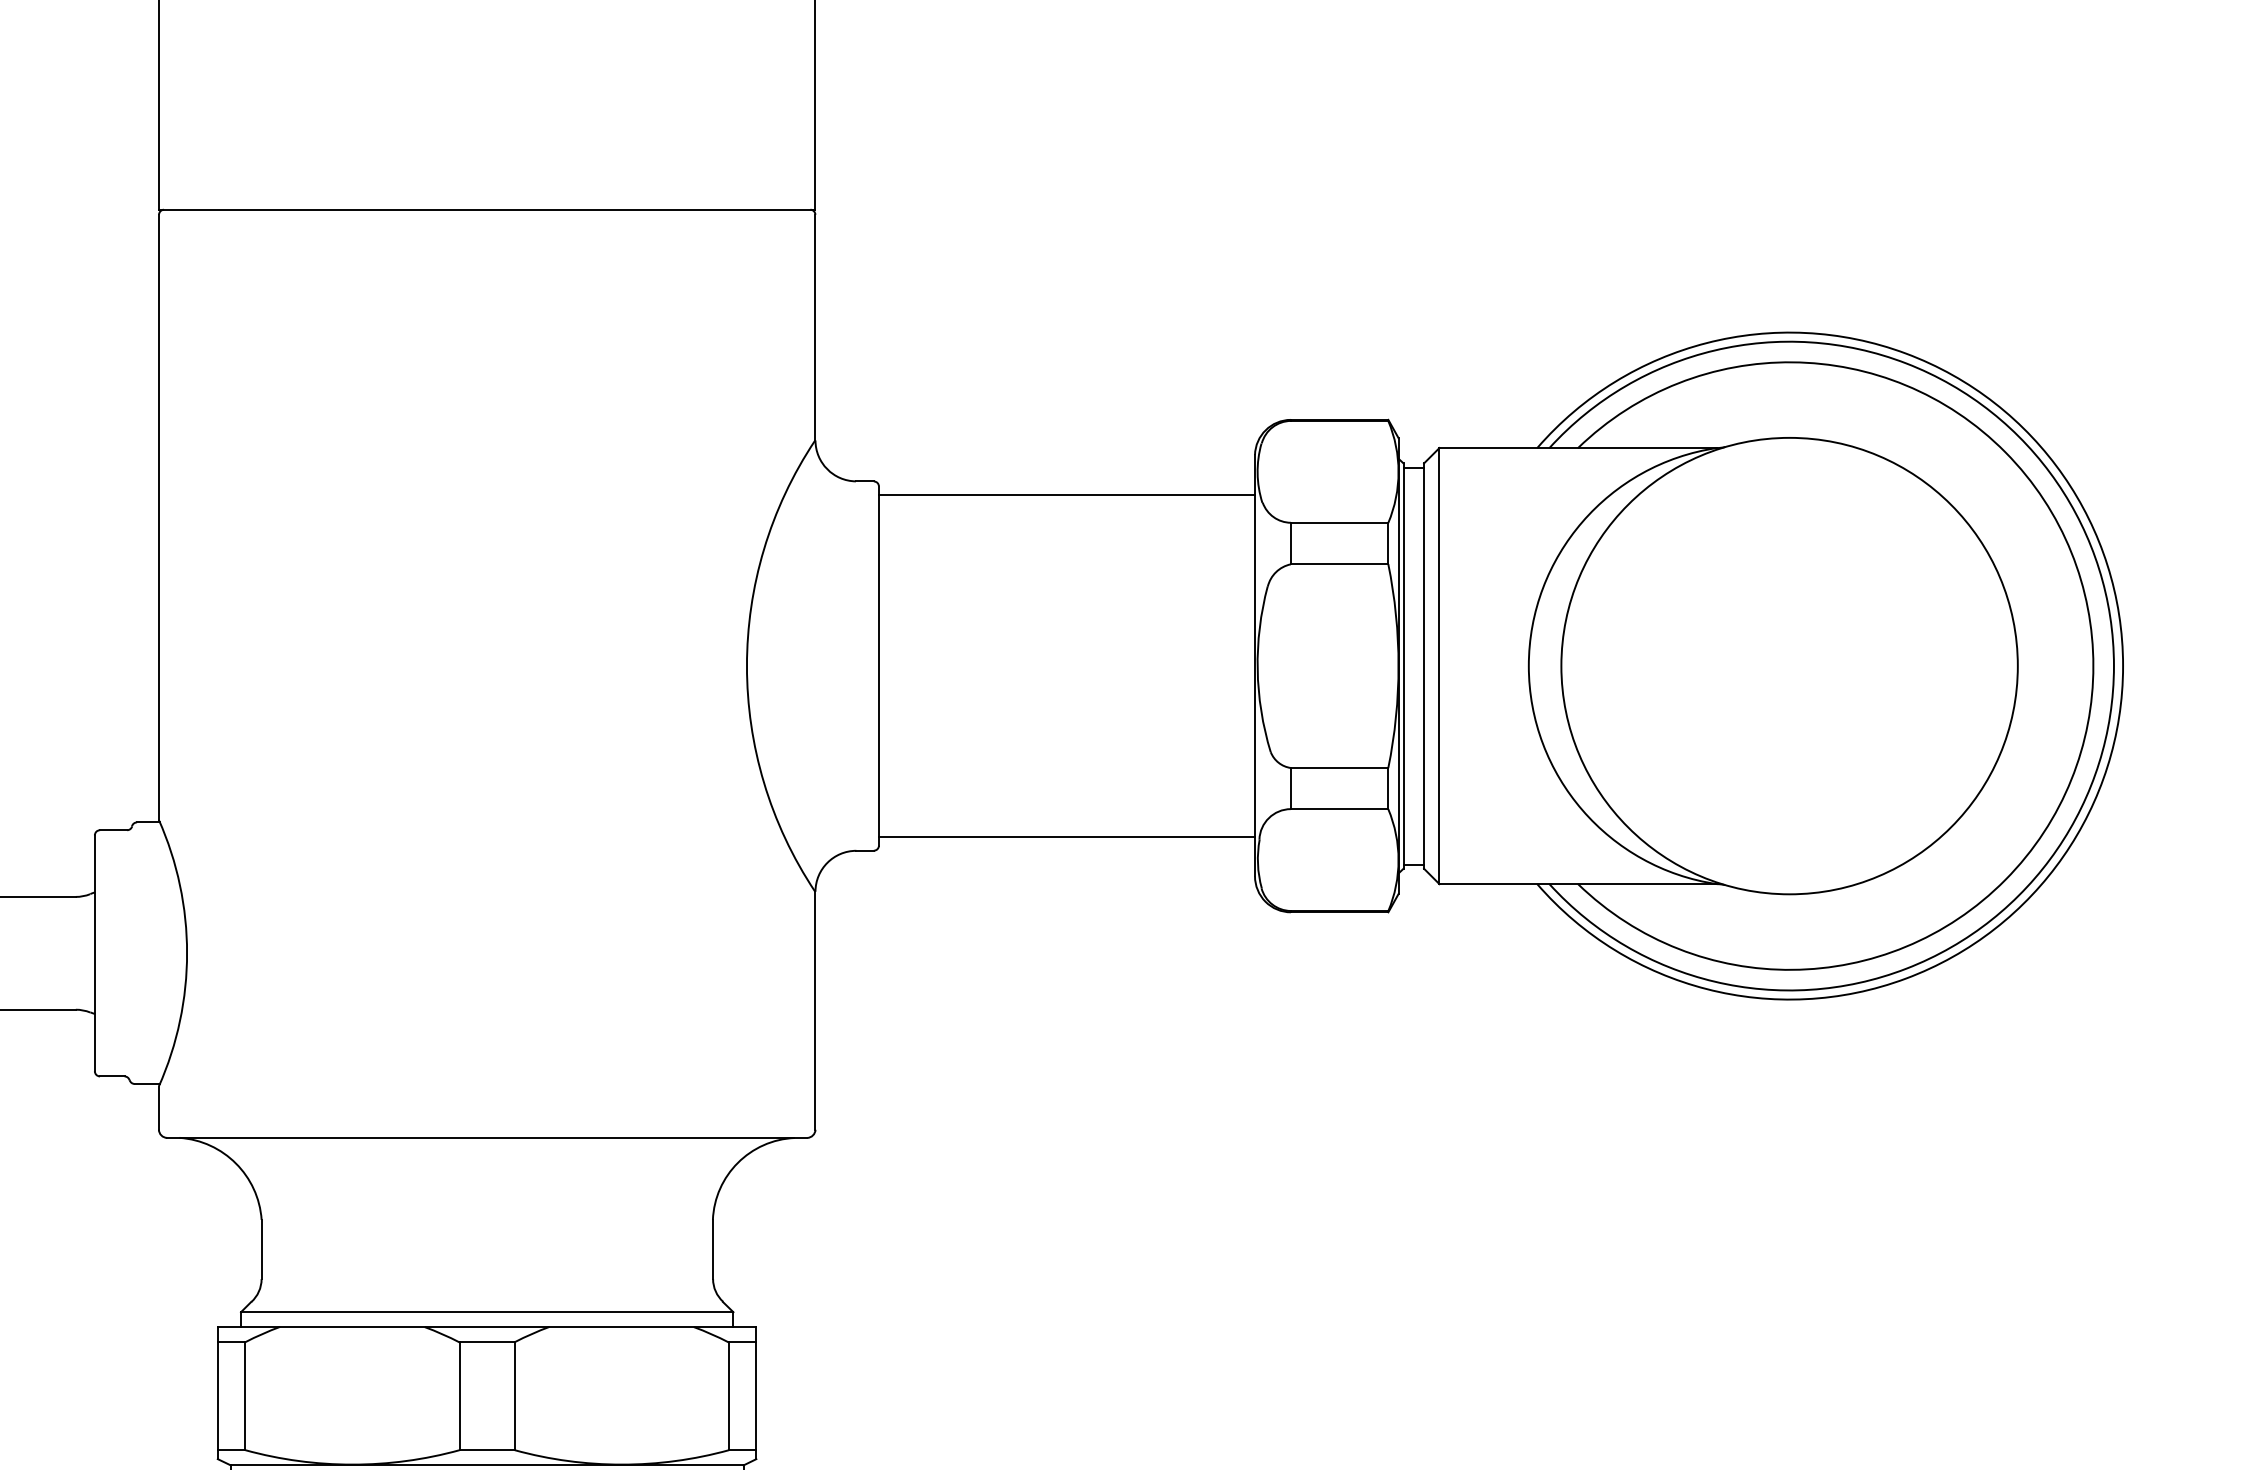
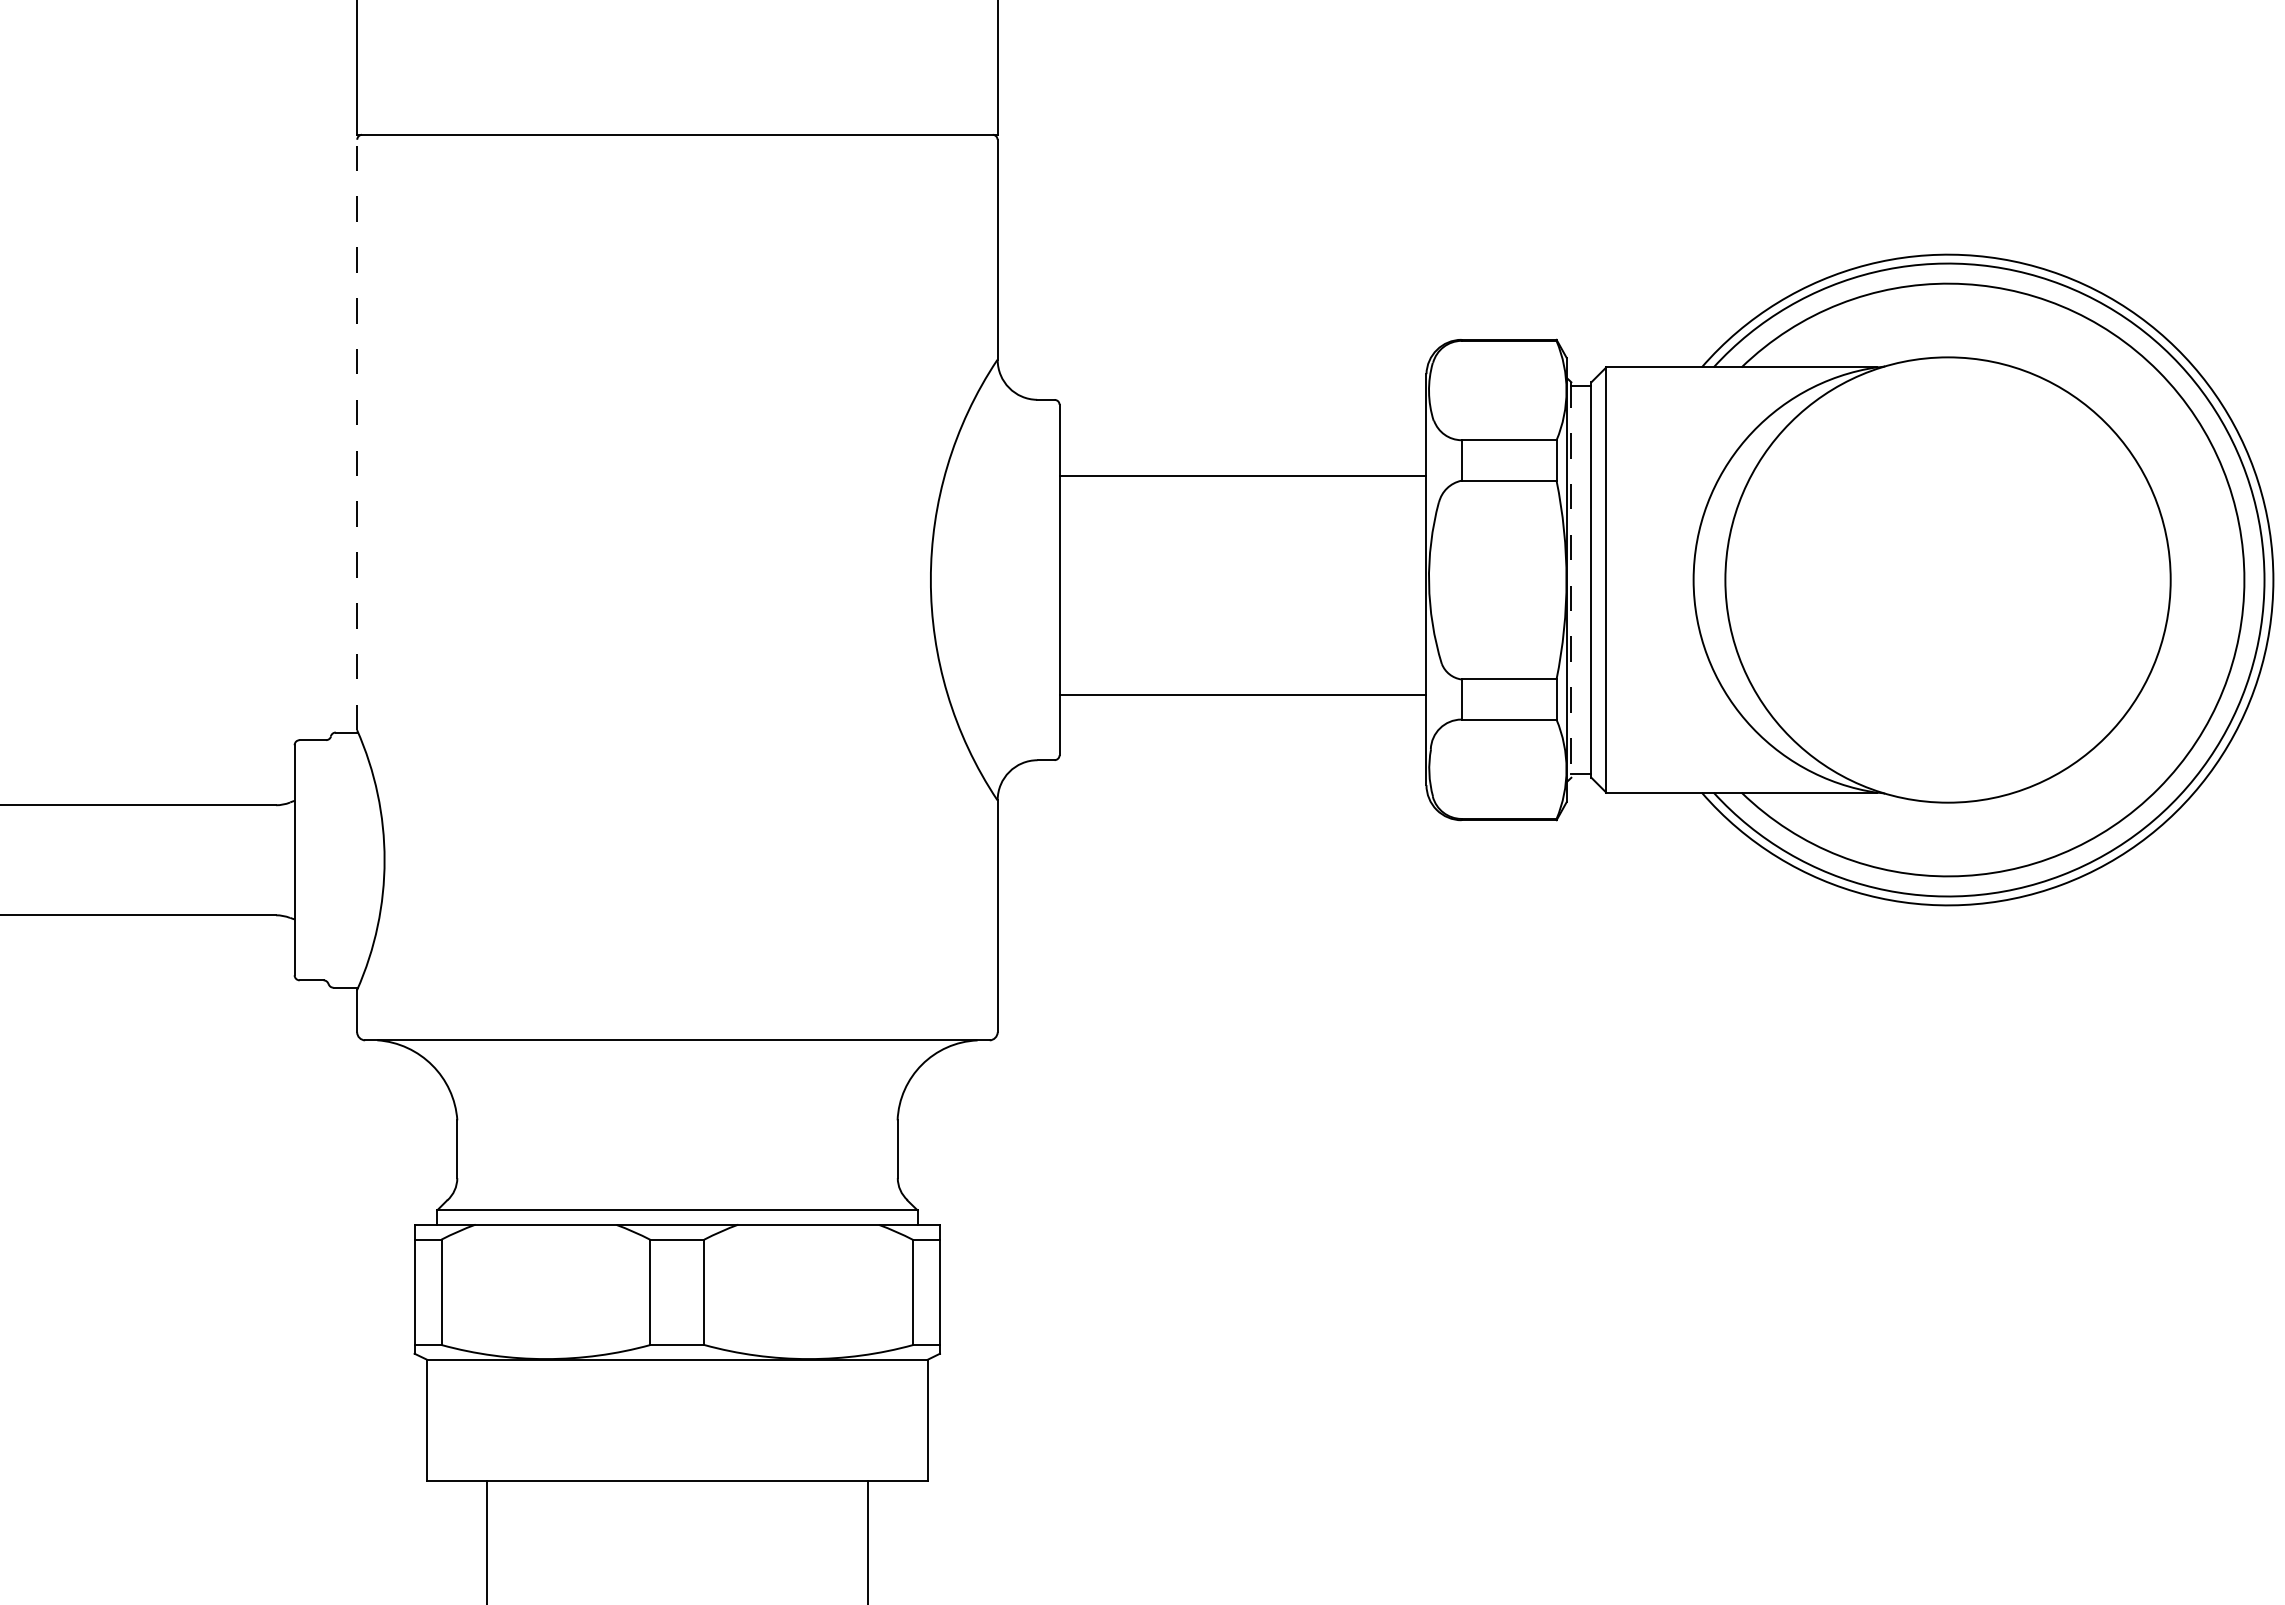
line: (1066, 494) -> (1242, 475), moved
line: (159, 516) -> (357, 434), solid -> dashed
line: (1403, 666) -> (1571, 580), solid -> dashed
line: (1066, 837) -> (1242, 695), moved

